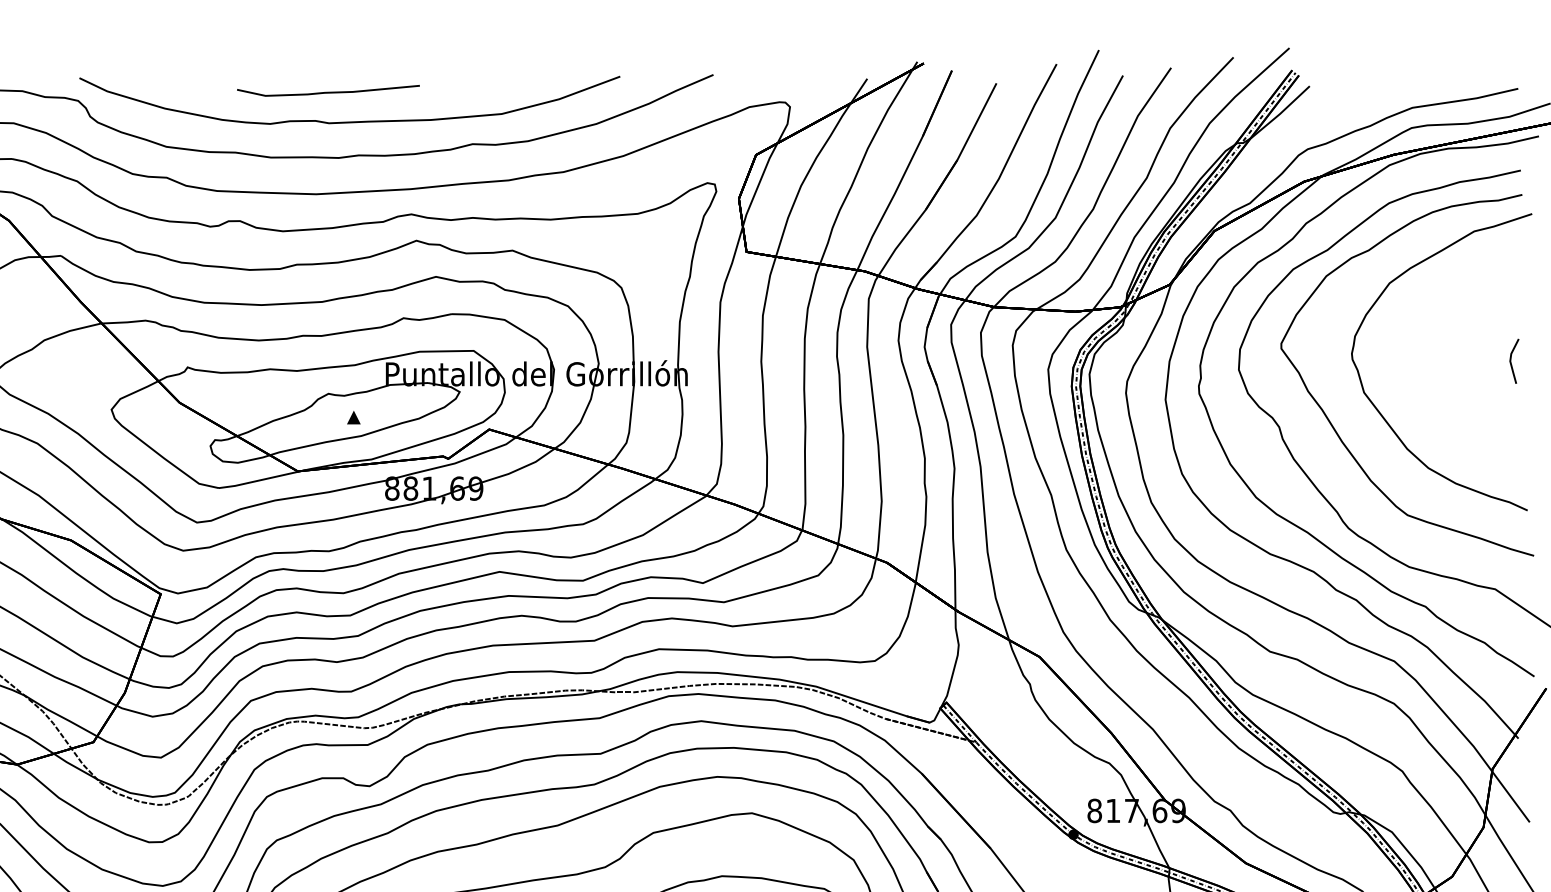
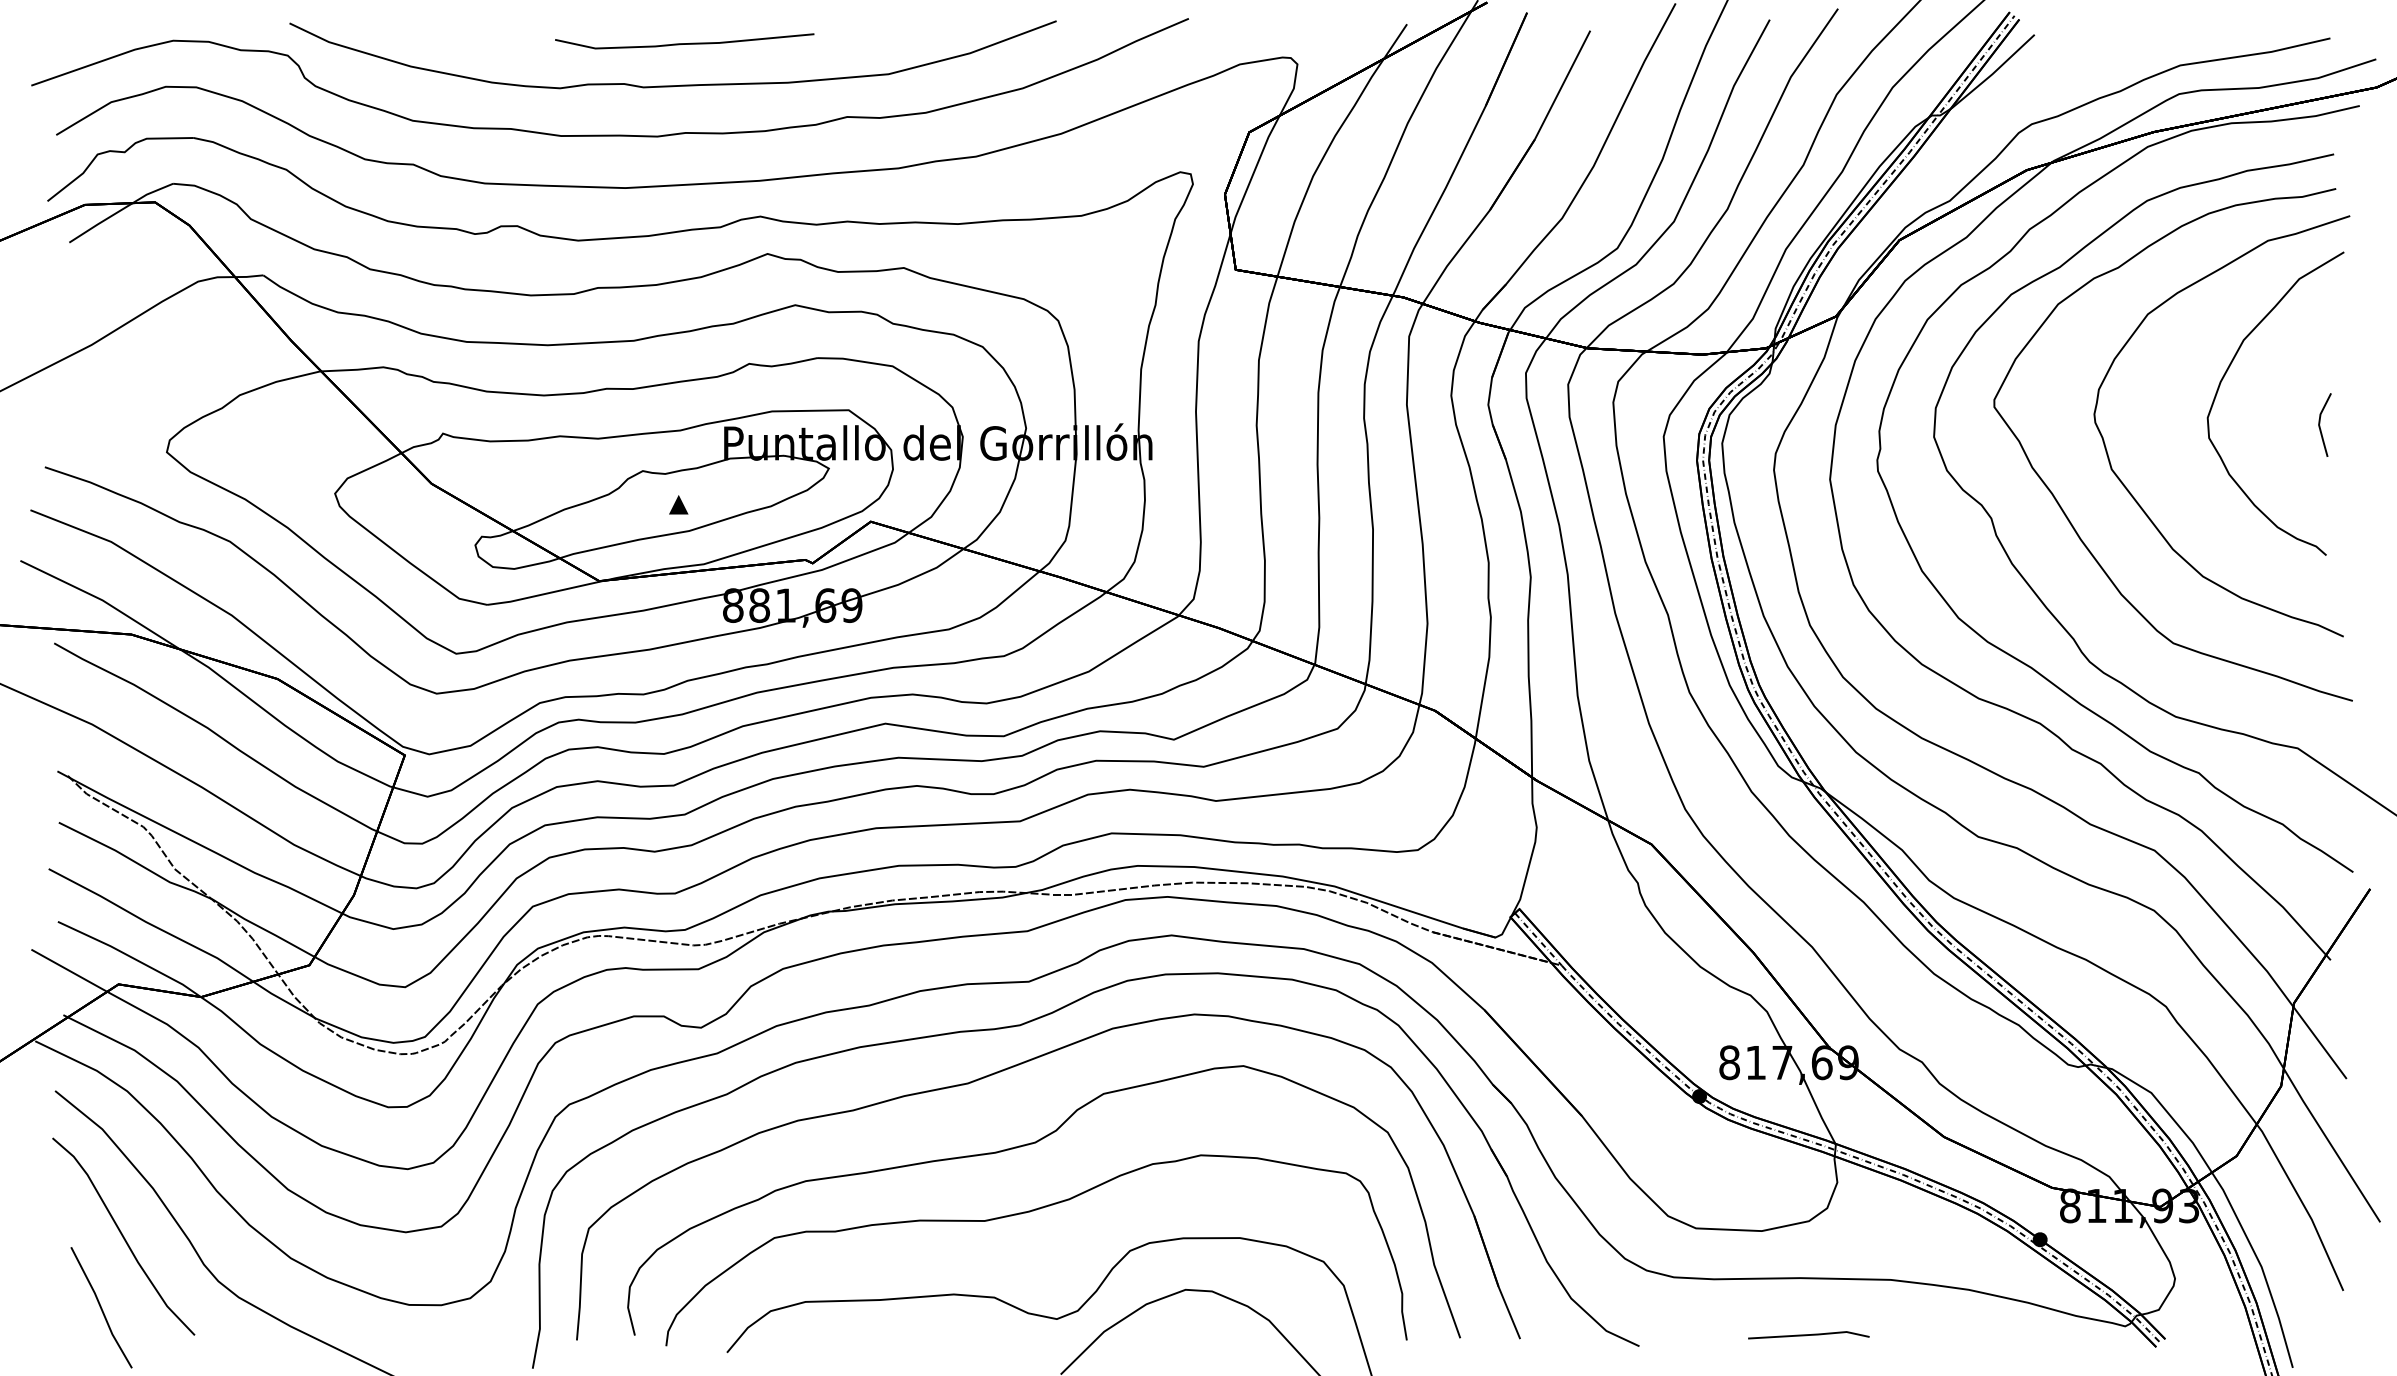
curve: (328, 92) -> (684, 43), moved
curve: (1443, 327) -> (2224, 377), added

